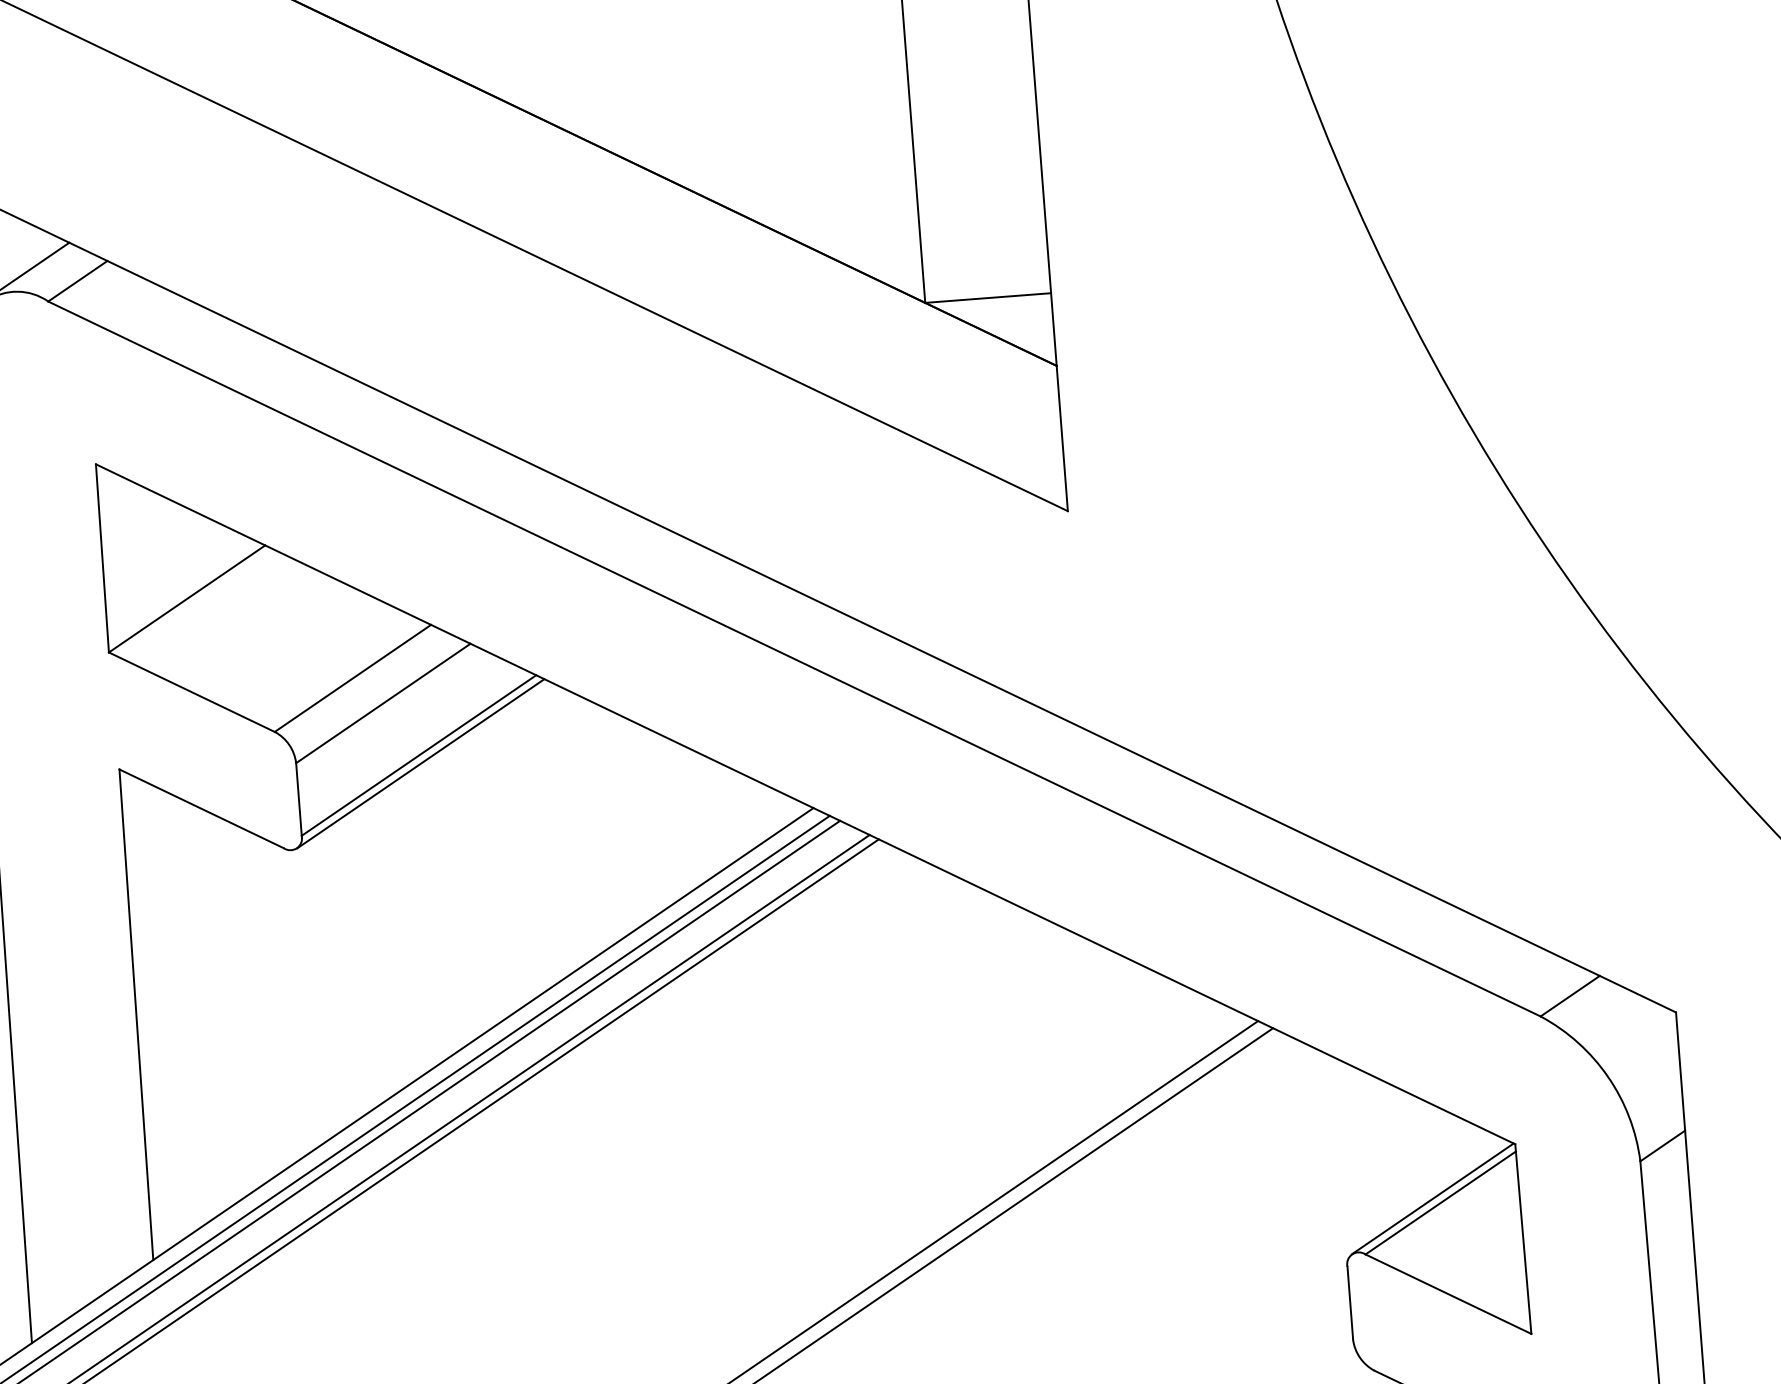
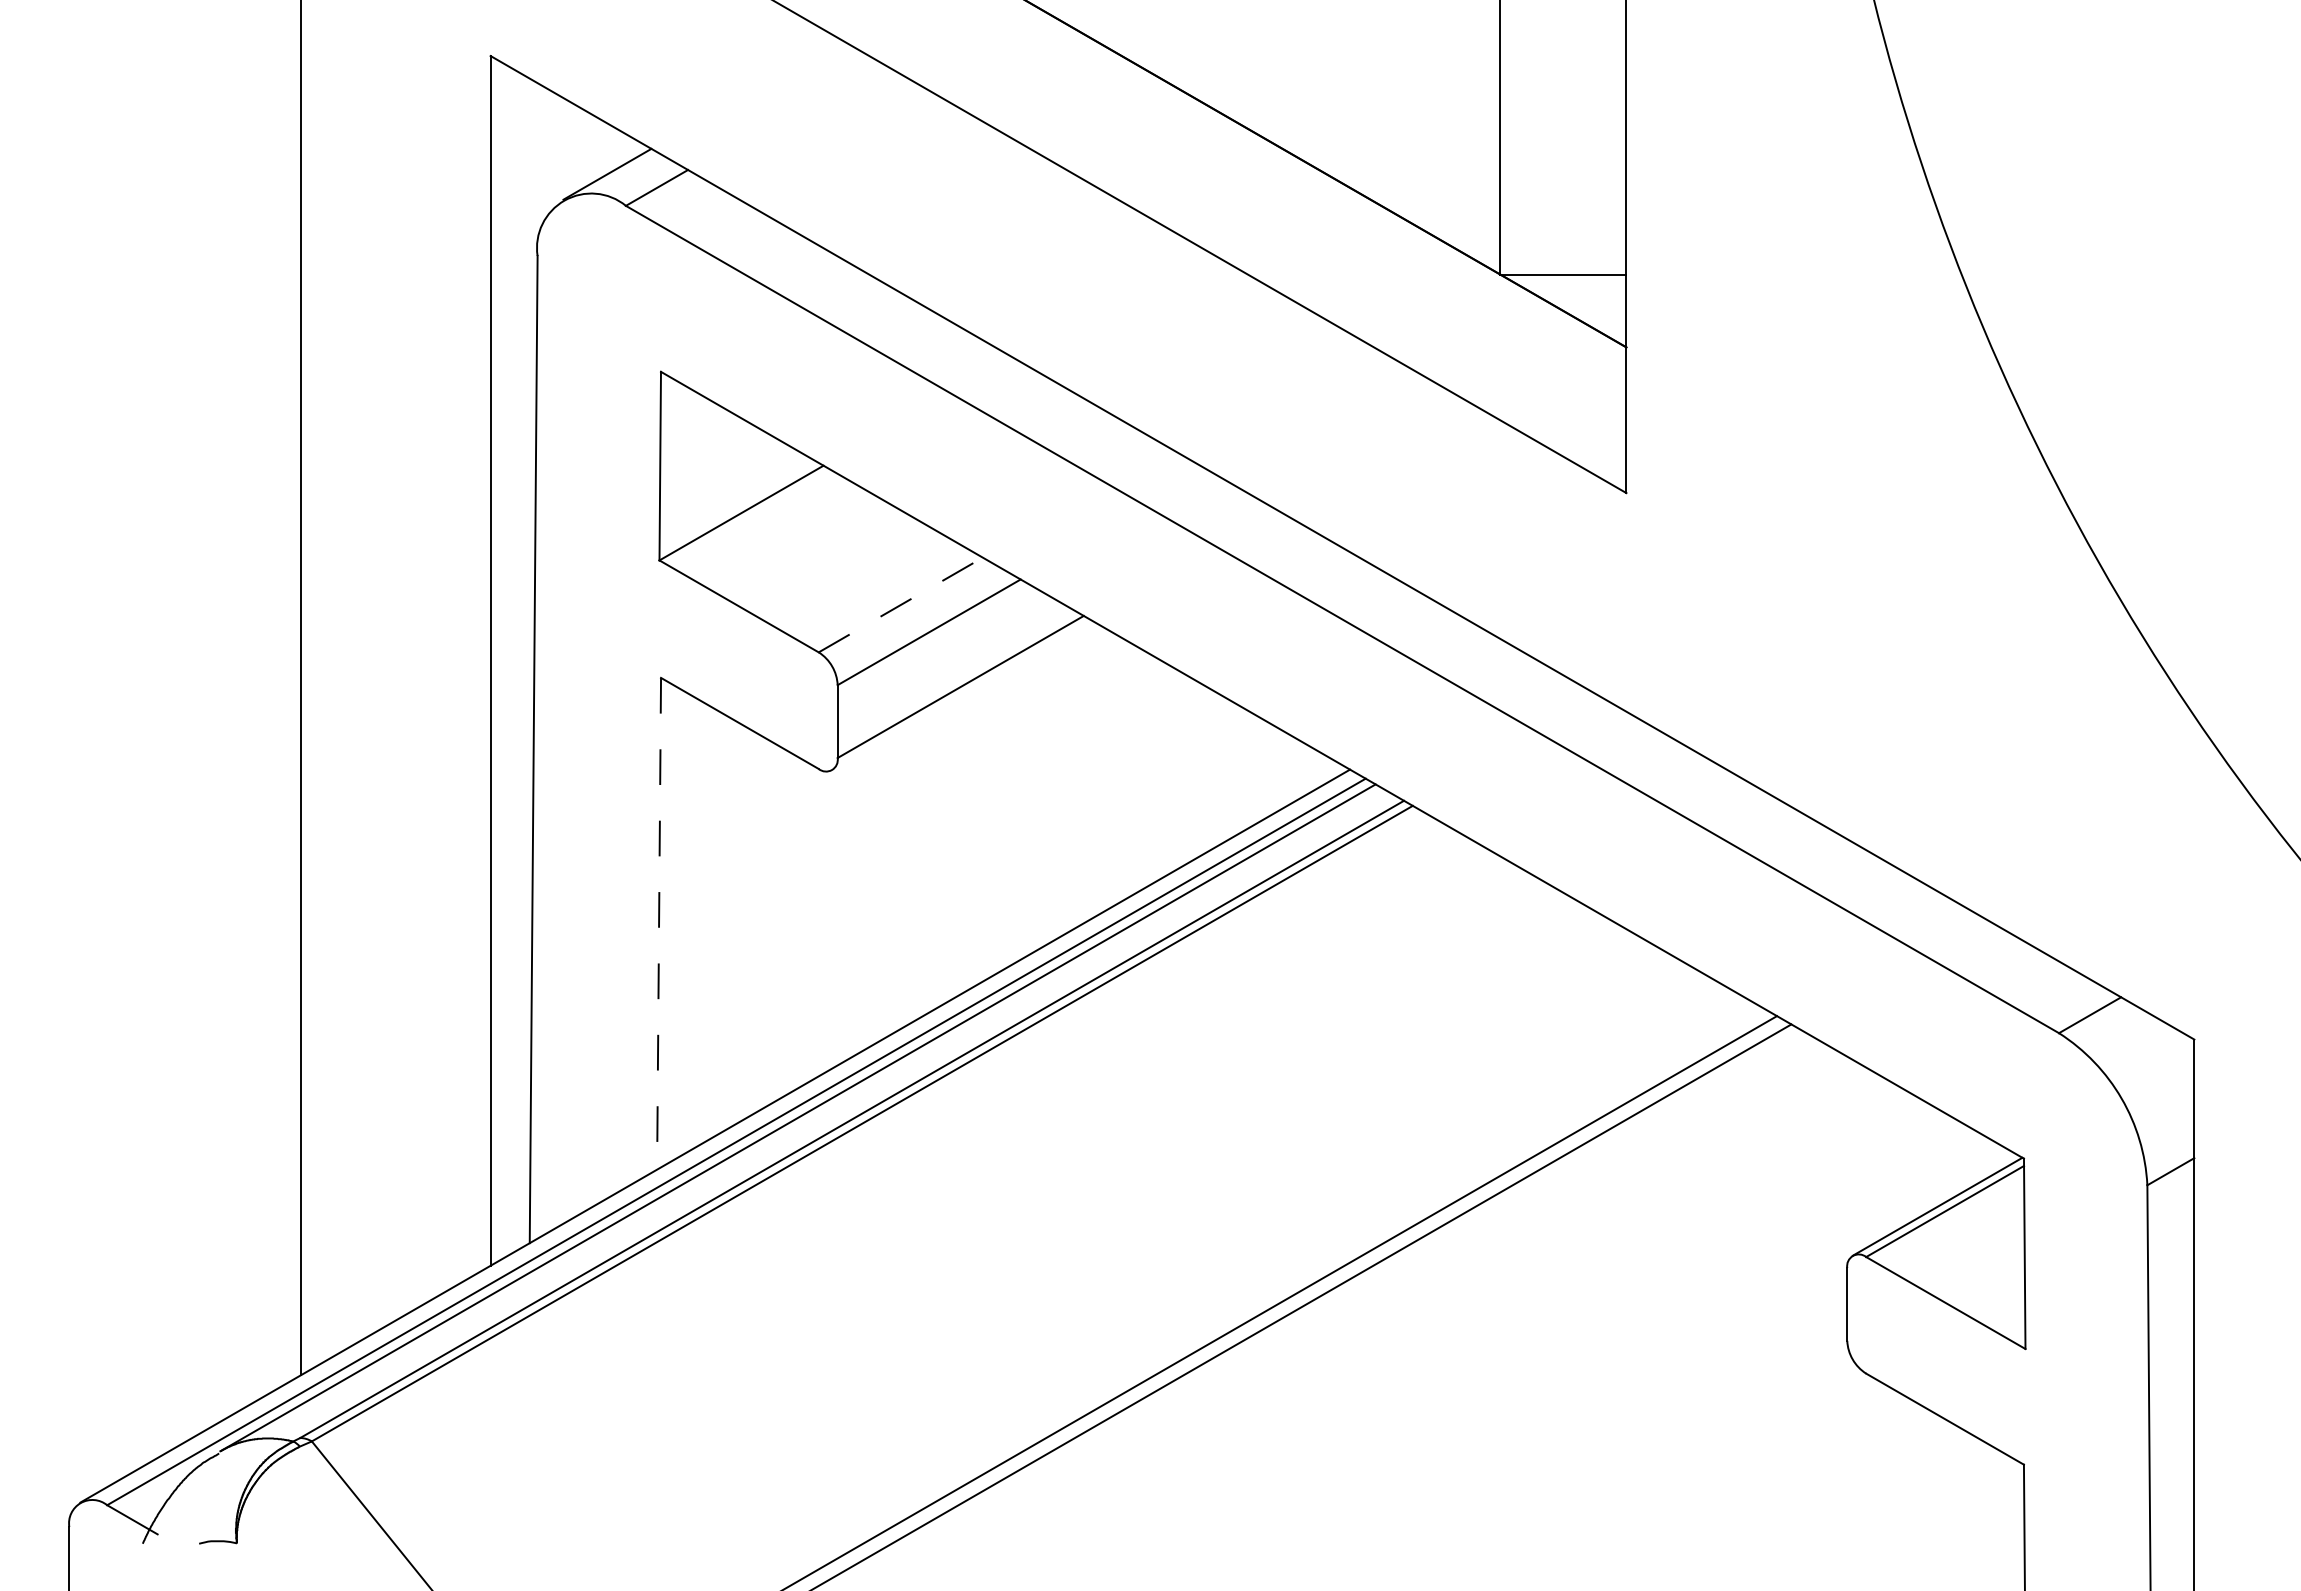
line: (352, 678) -> (900, 605), solid -> dashed
line: (420, 763) -> (961, 695), removed
line: (136, 1014) -> (659, 923), solid -> dashed

